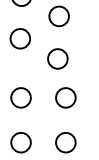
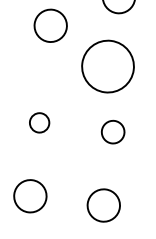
circle: (57, 58) -> (107, 65), size x1.6
circle: (20, 97) -> (38, 122), size x0.6
circle: (65, 97) -> (112, 131), size x0.7

